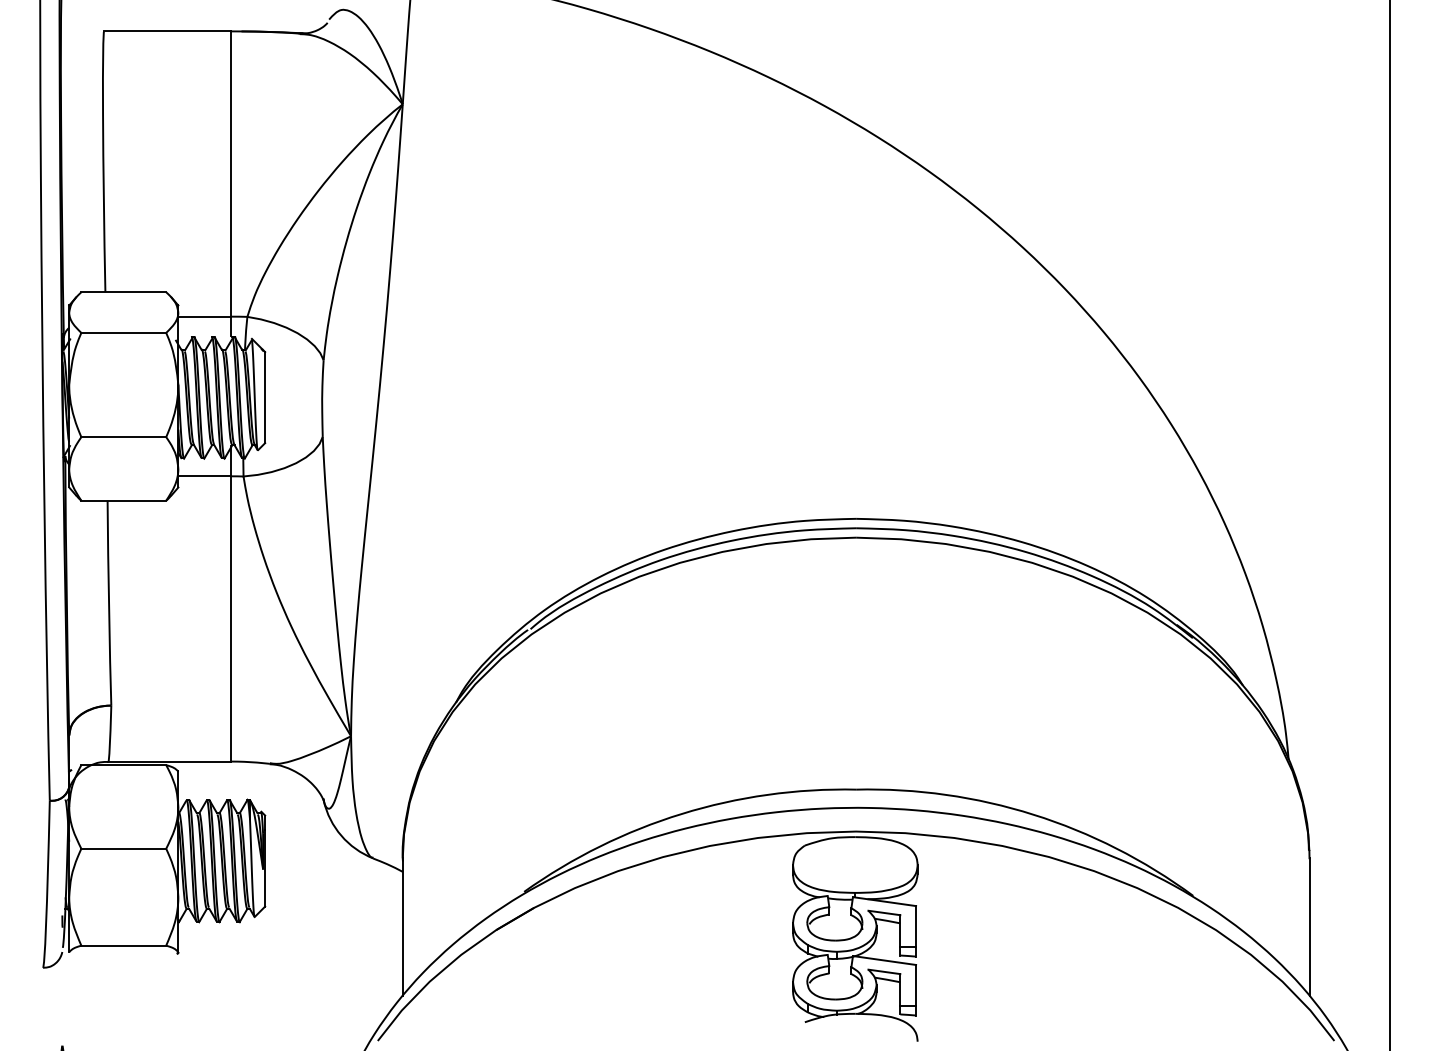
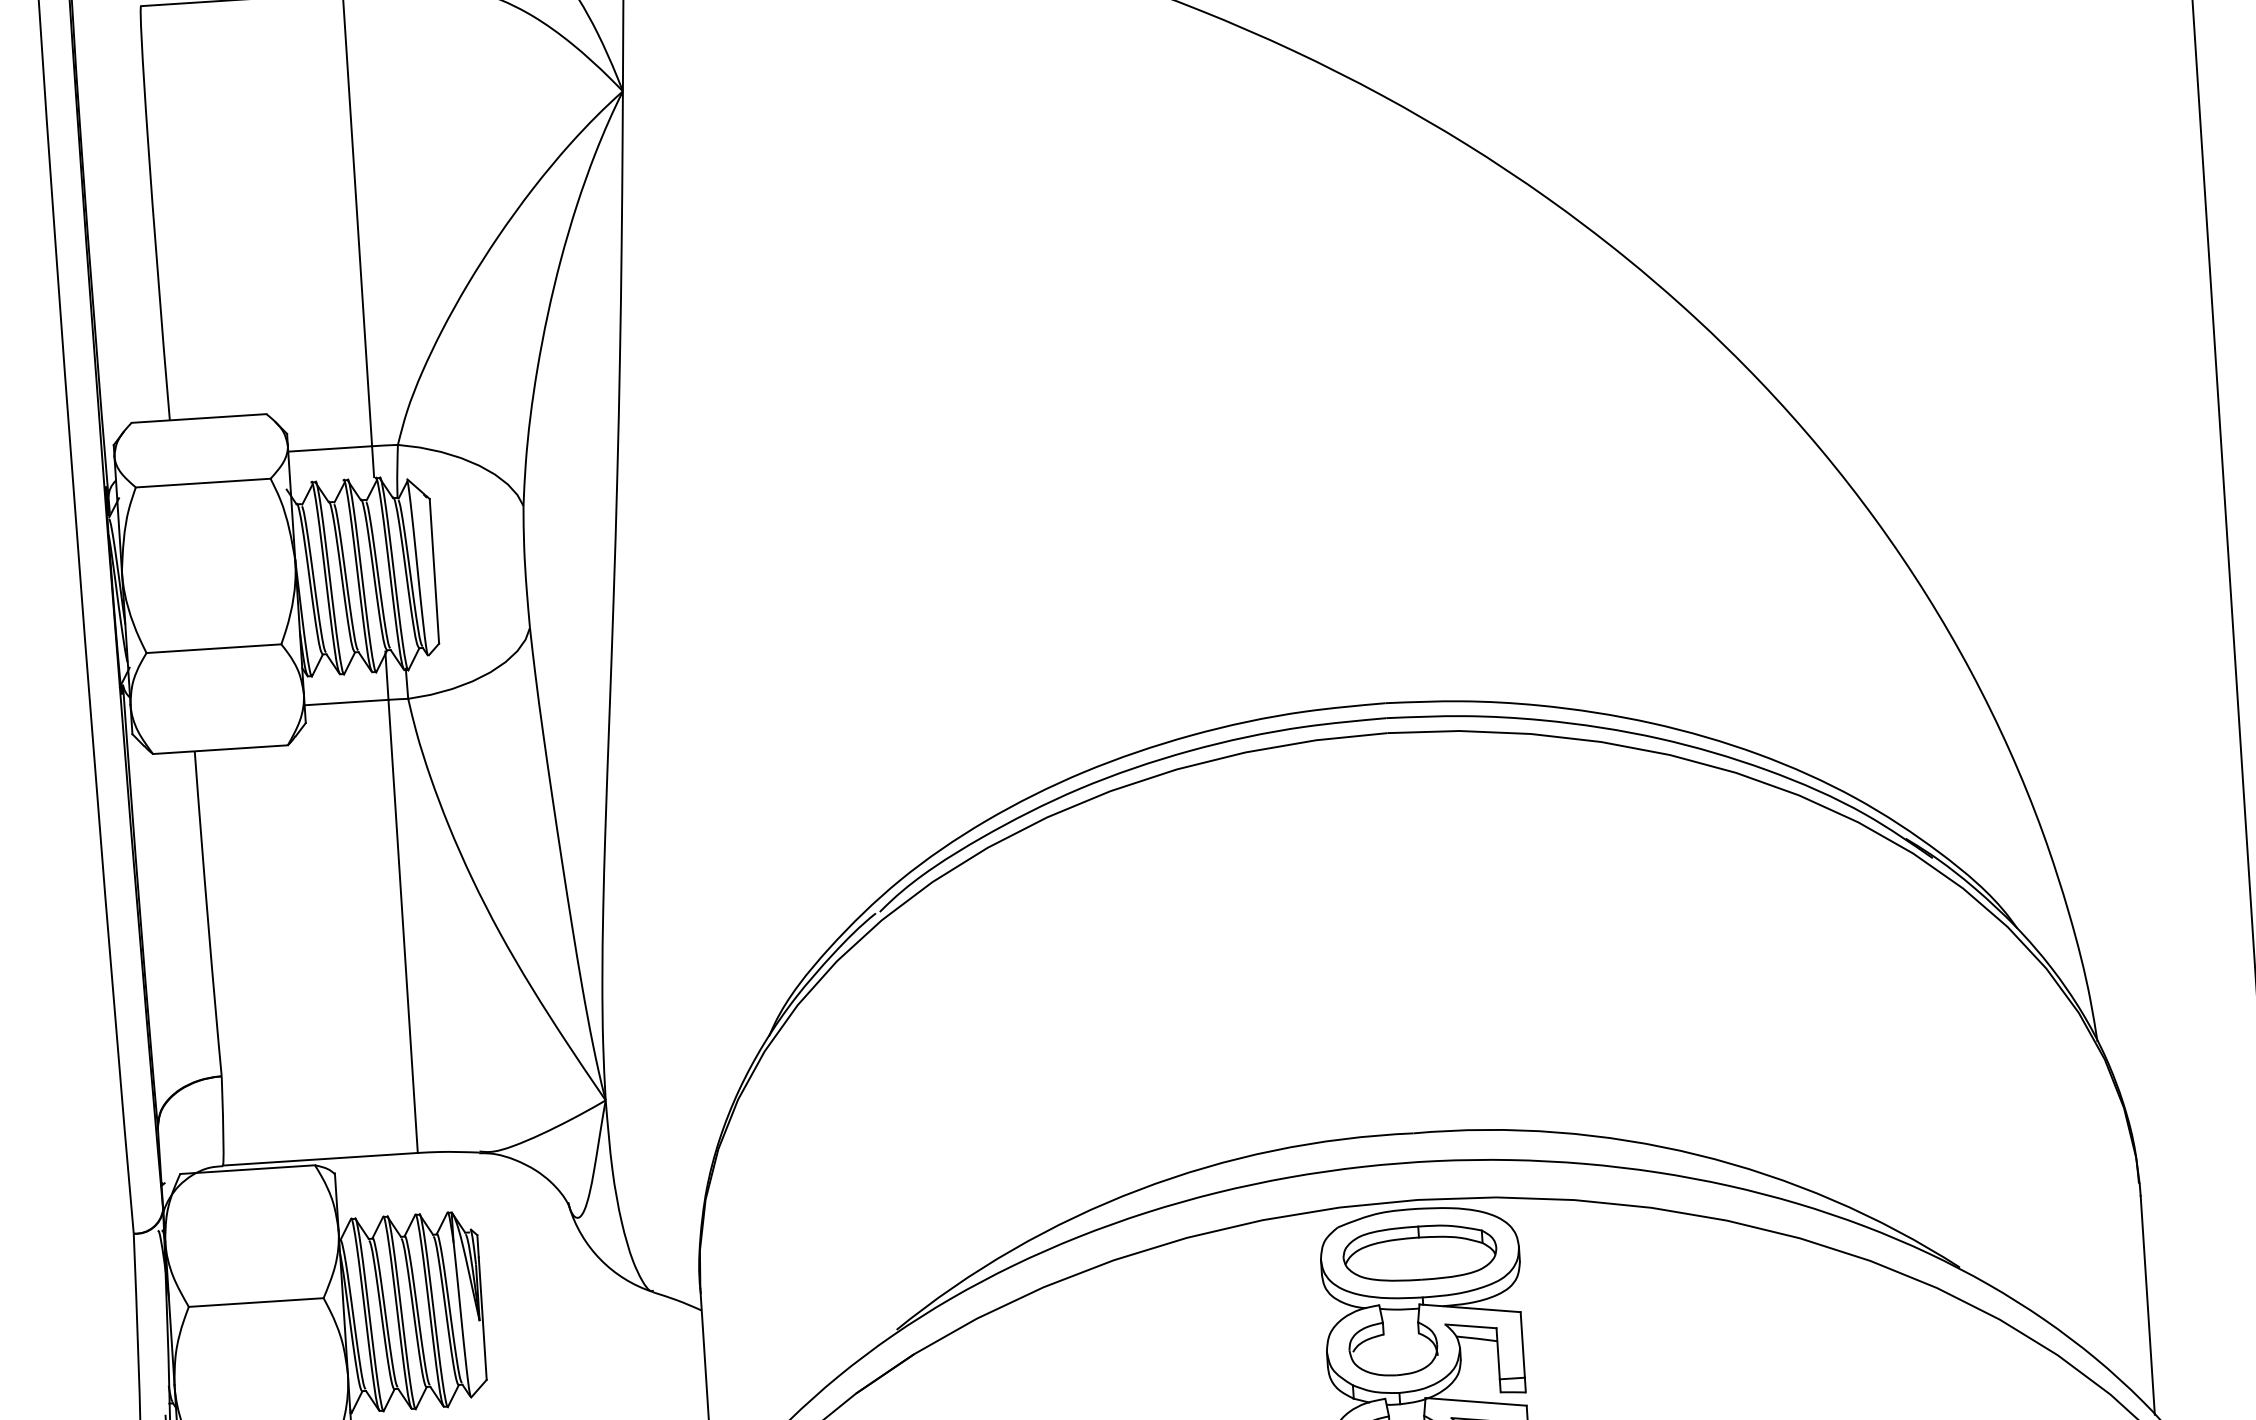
part: (855, 864) -> (1420, 1252), added

